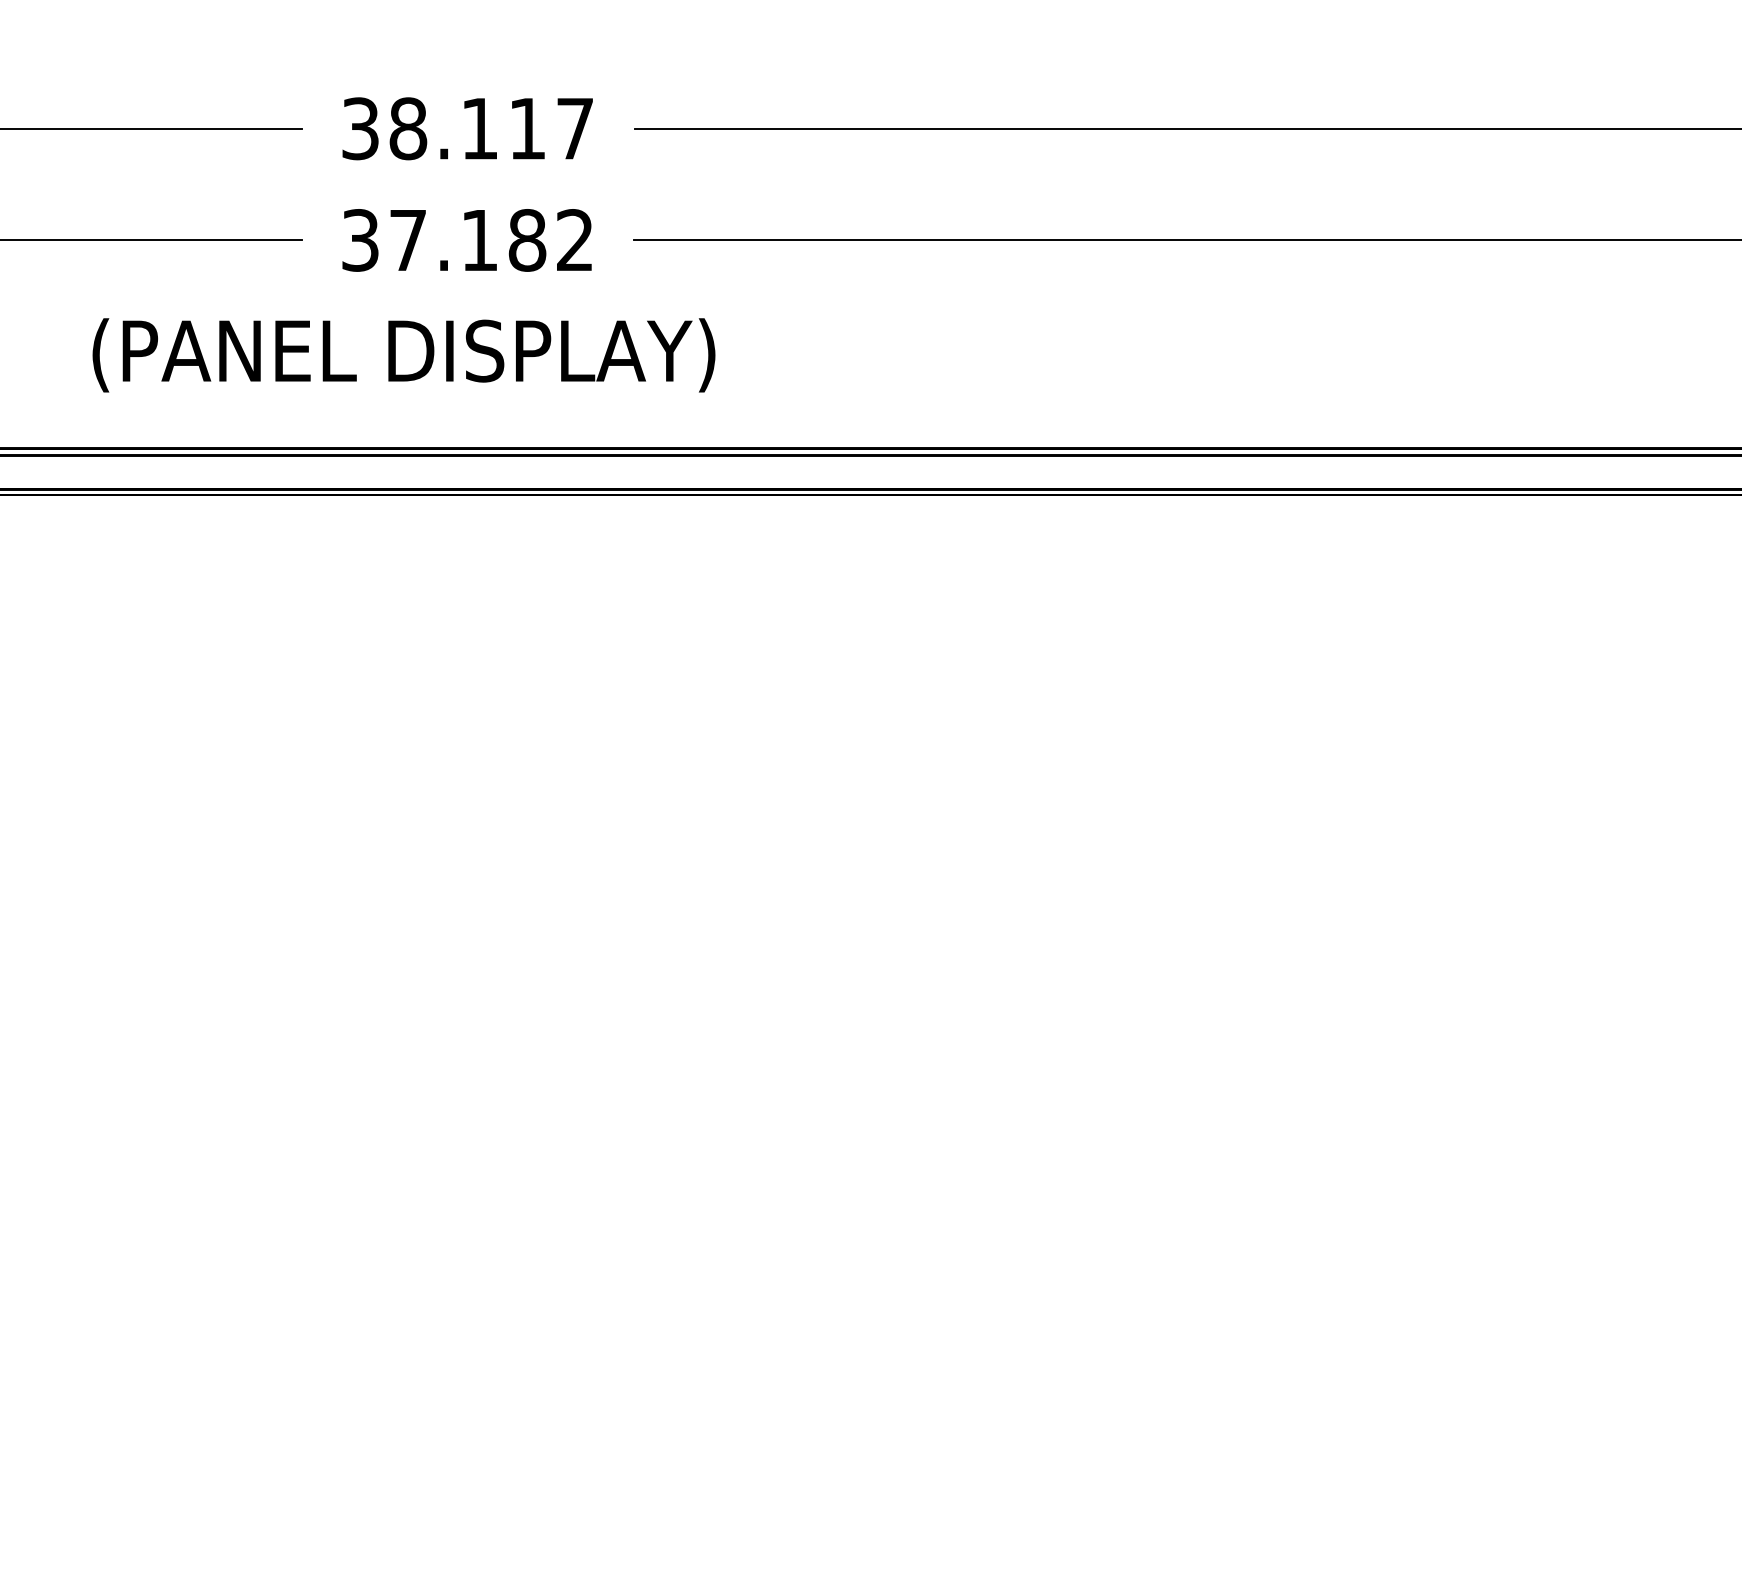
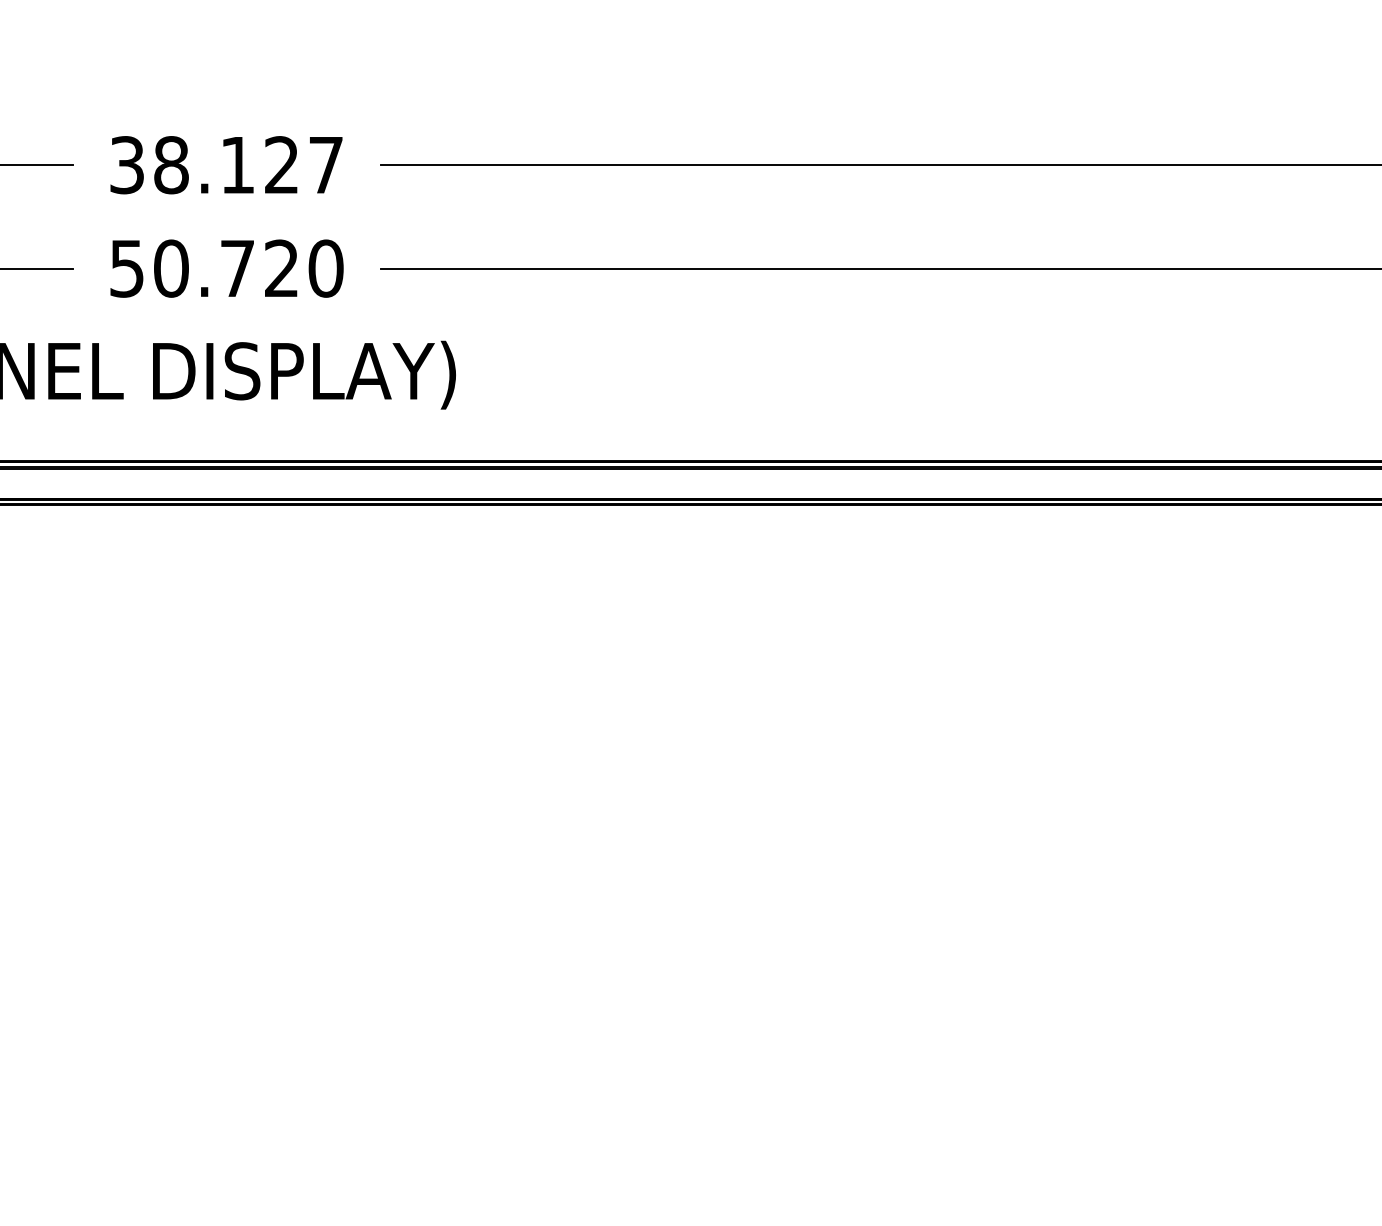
text: (526, 128) -> (280, 164), 38.117 -> 38.127
text: (468, 240) -> (227, 268), 37.182 -> 50.720

